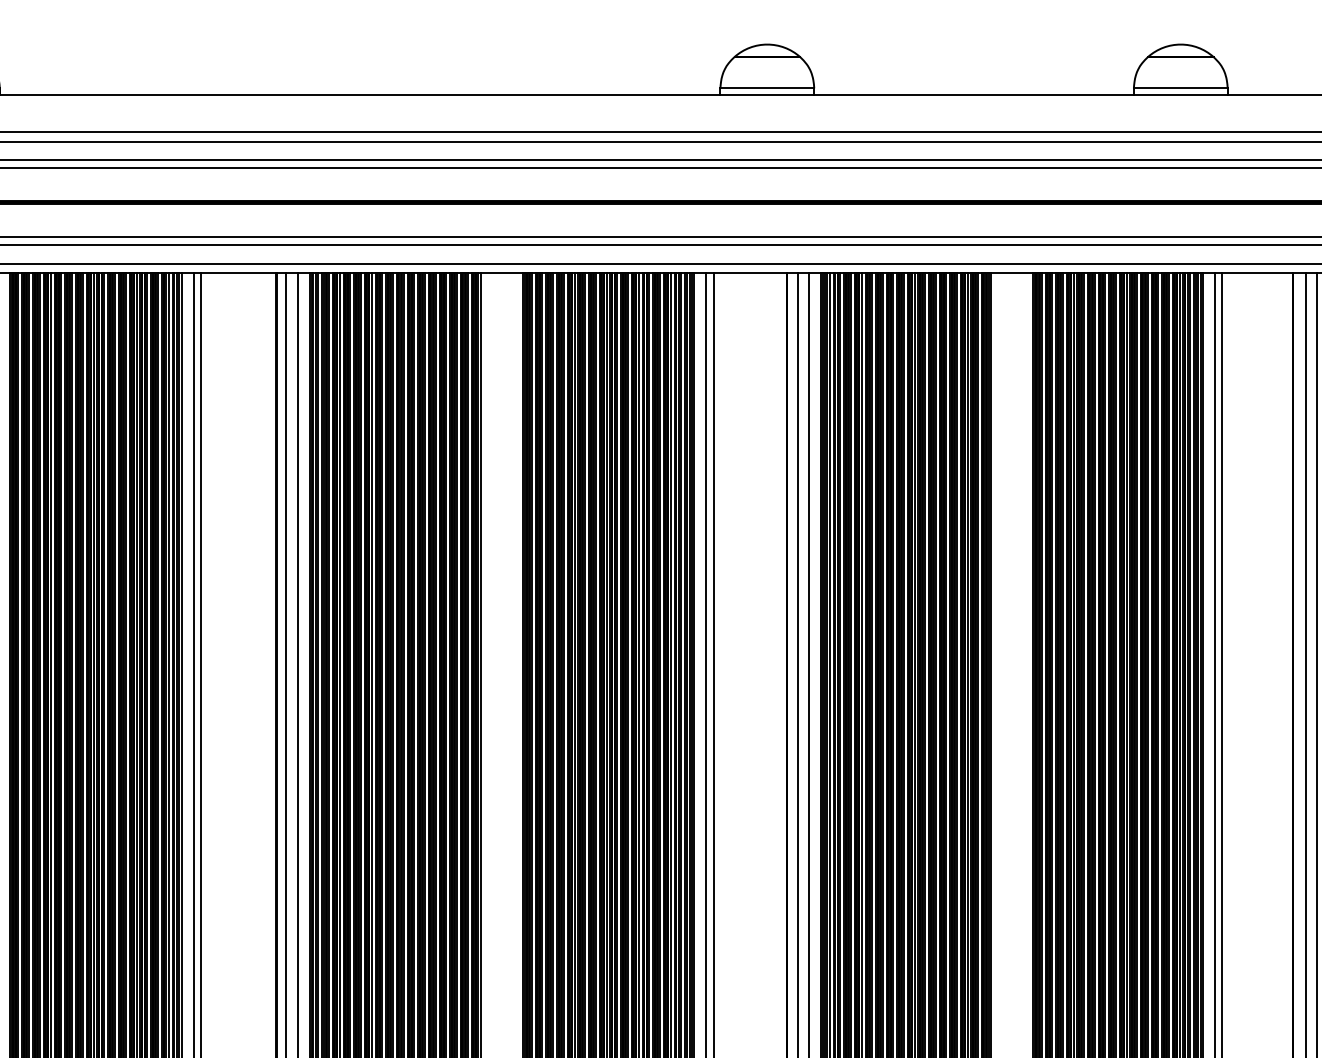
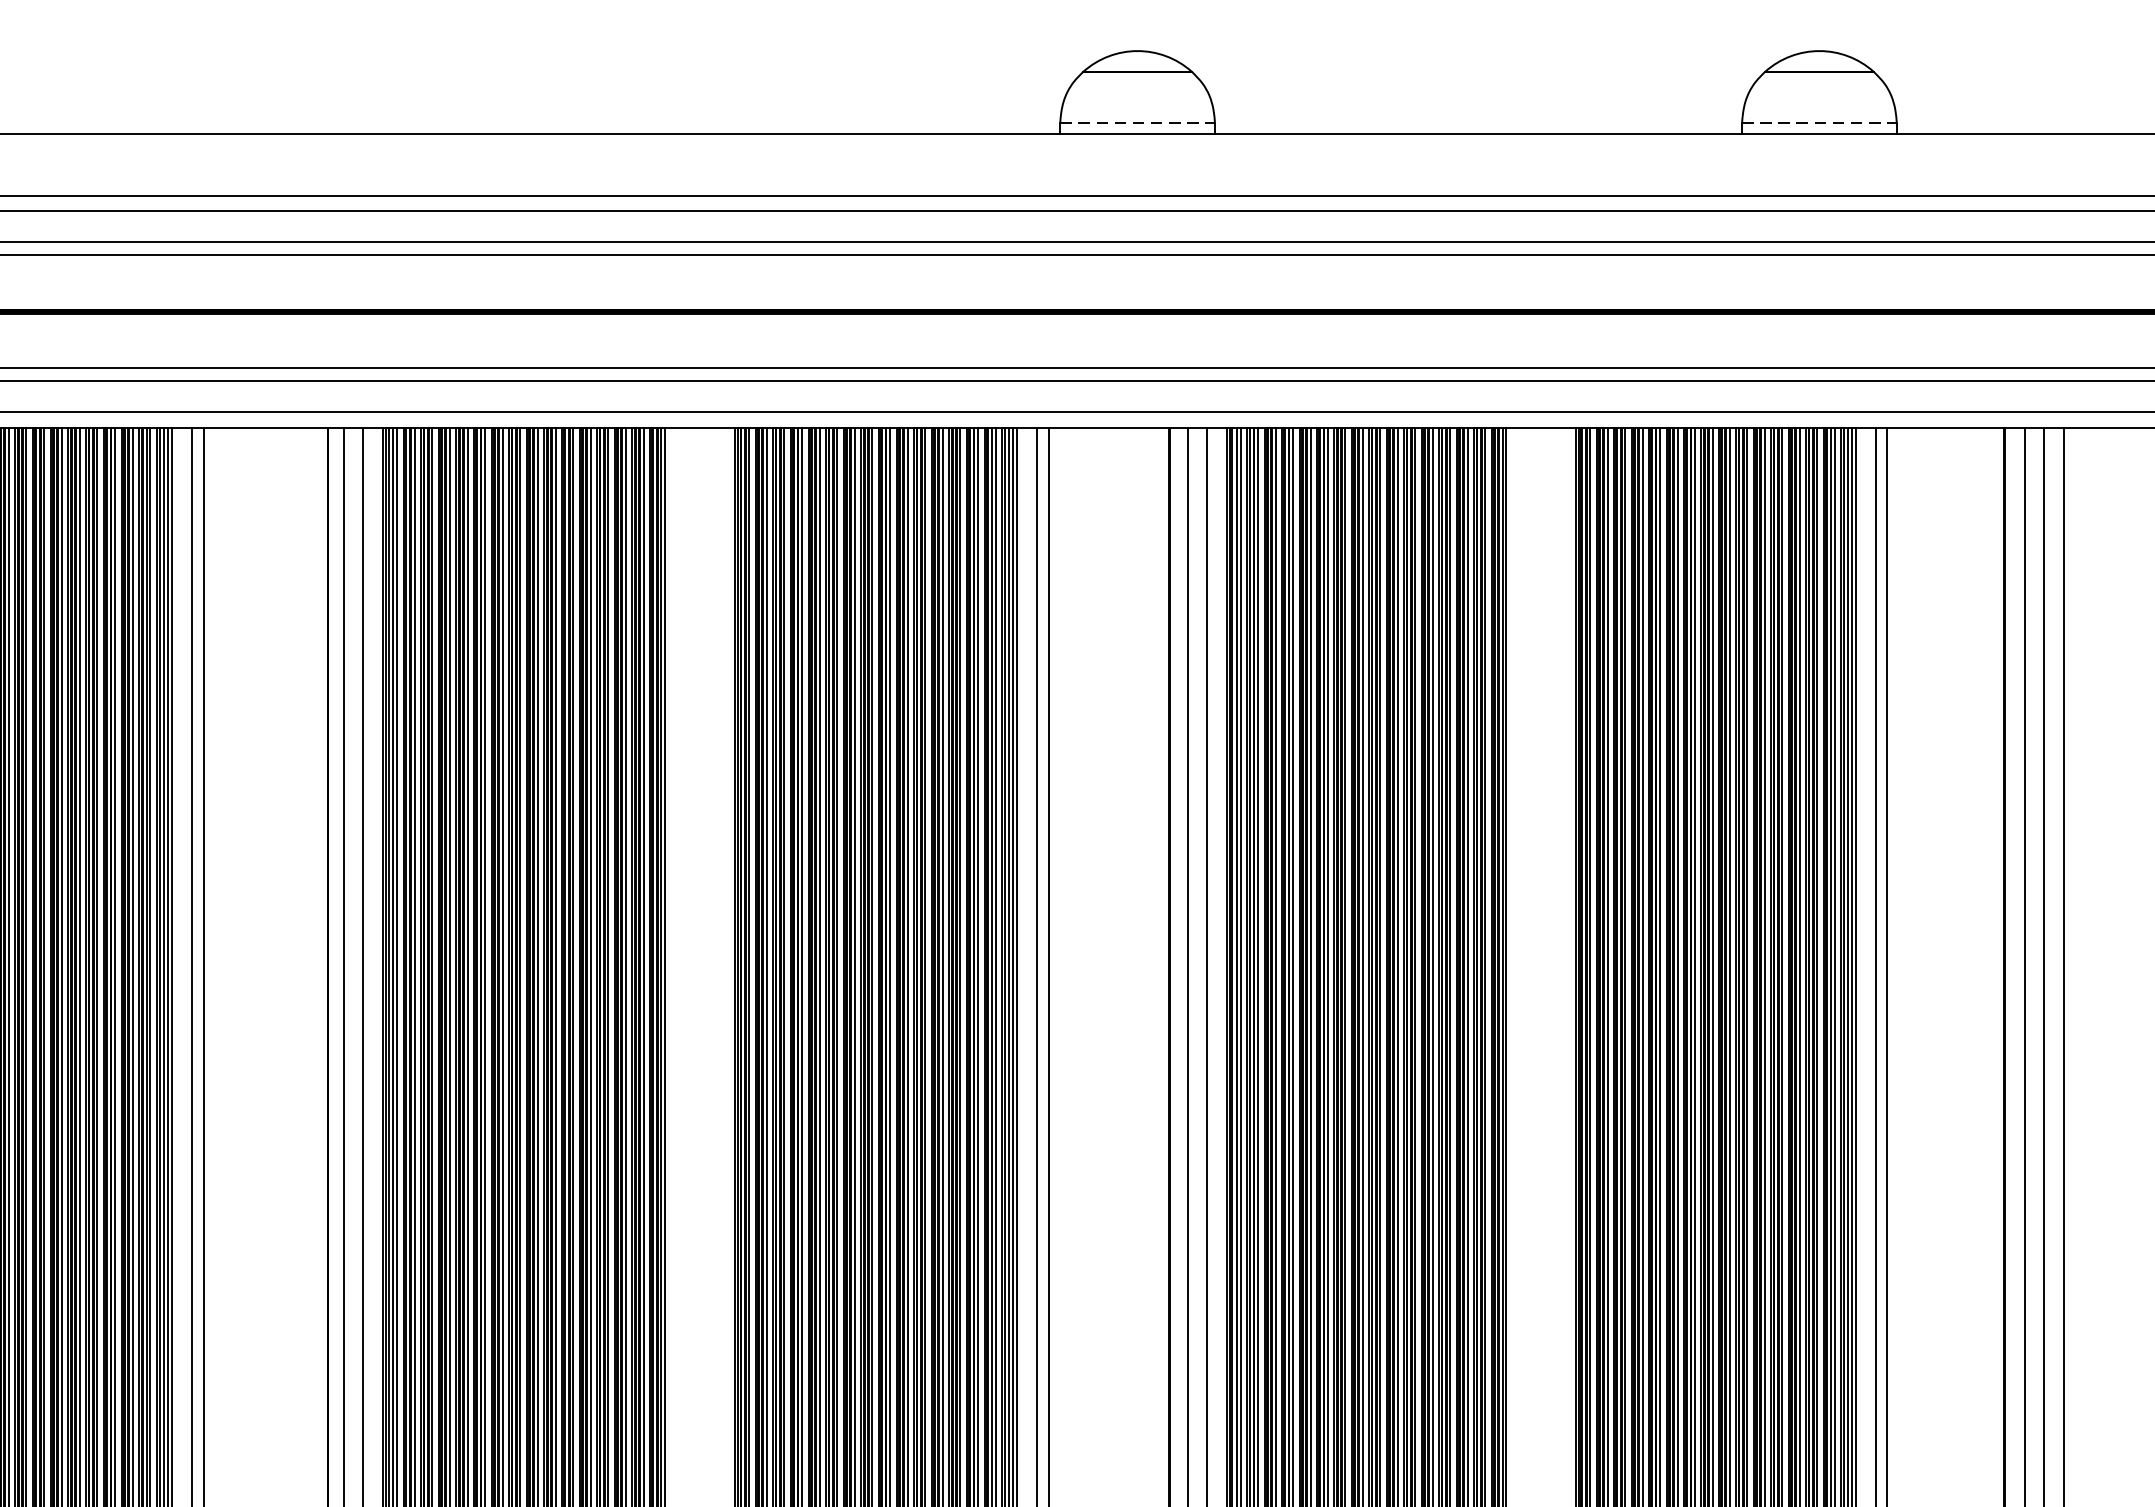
line: (767, 88) -> (1137, 123), solid -> dashed
line: (1180, 88) -> (1818, 123), solid -> dashed

